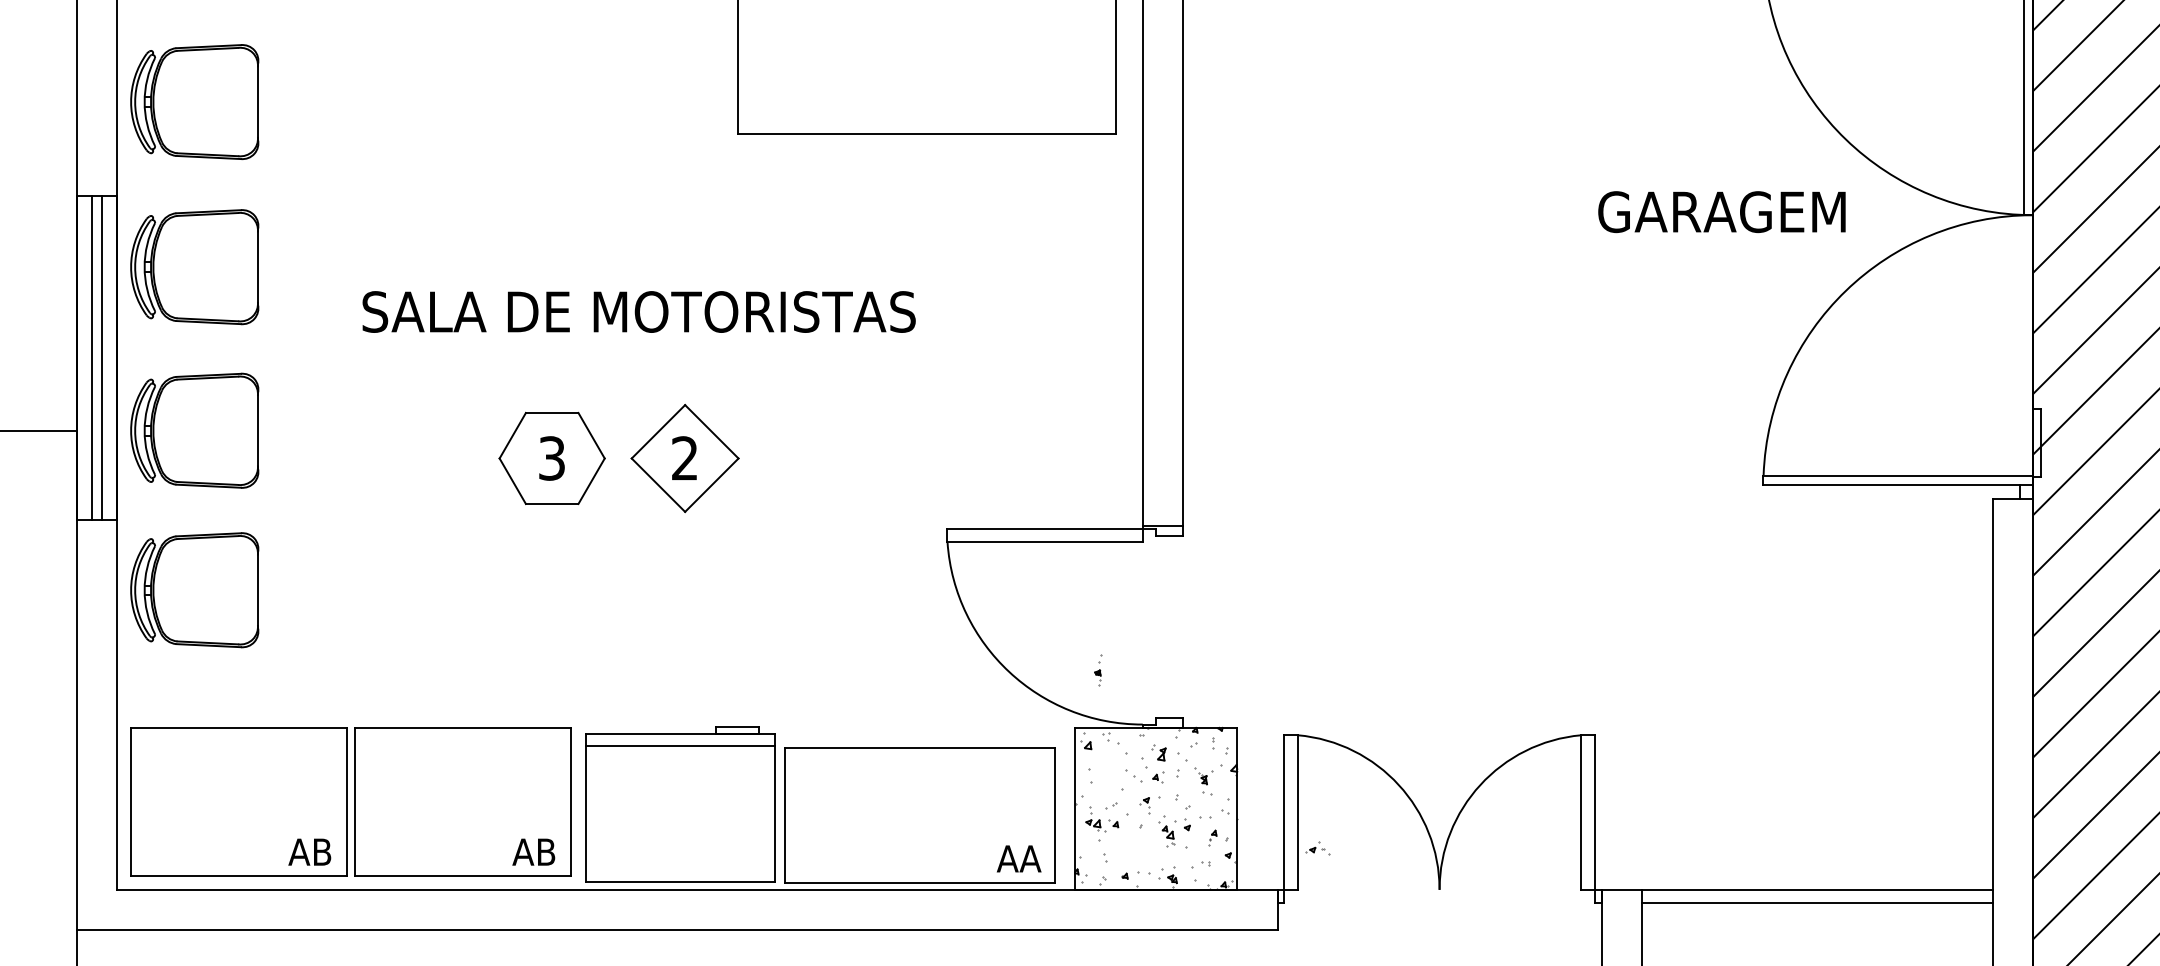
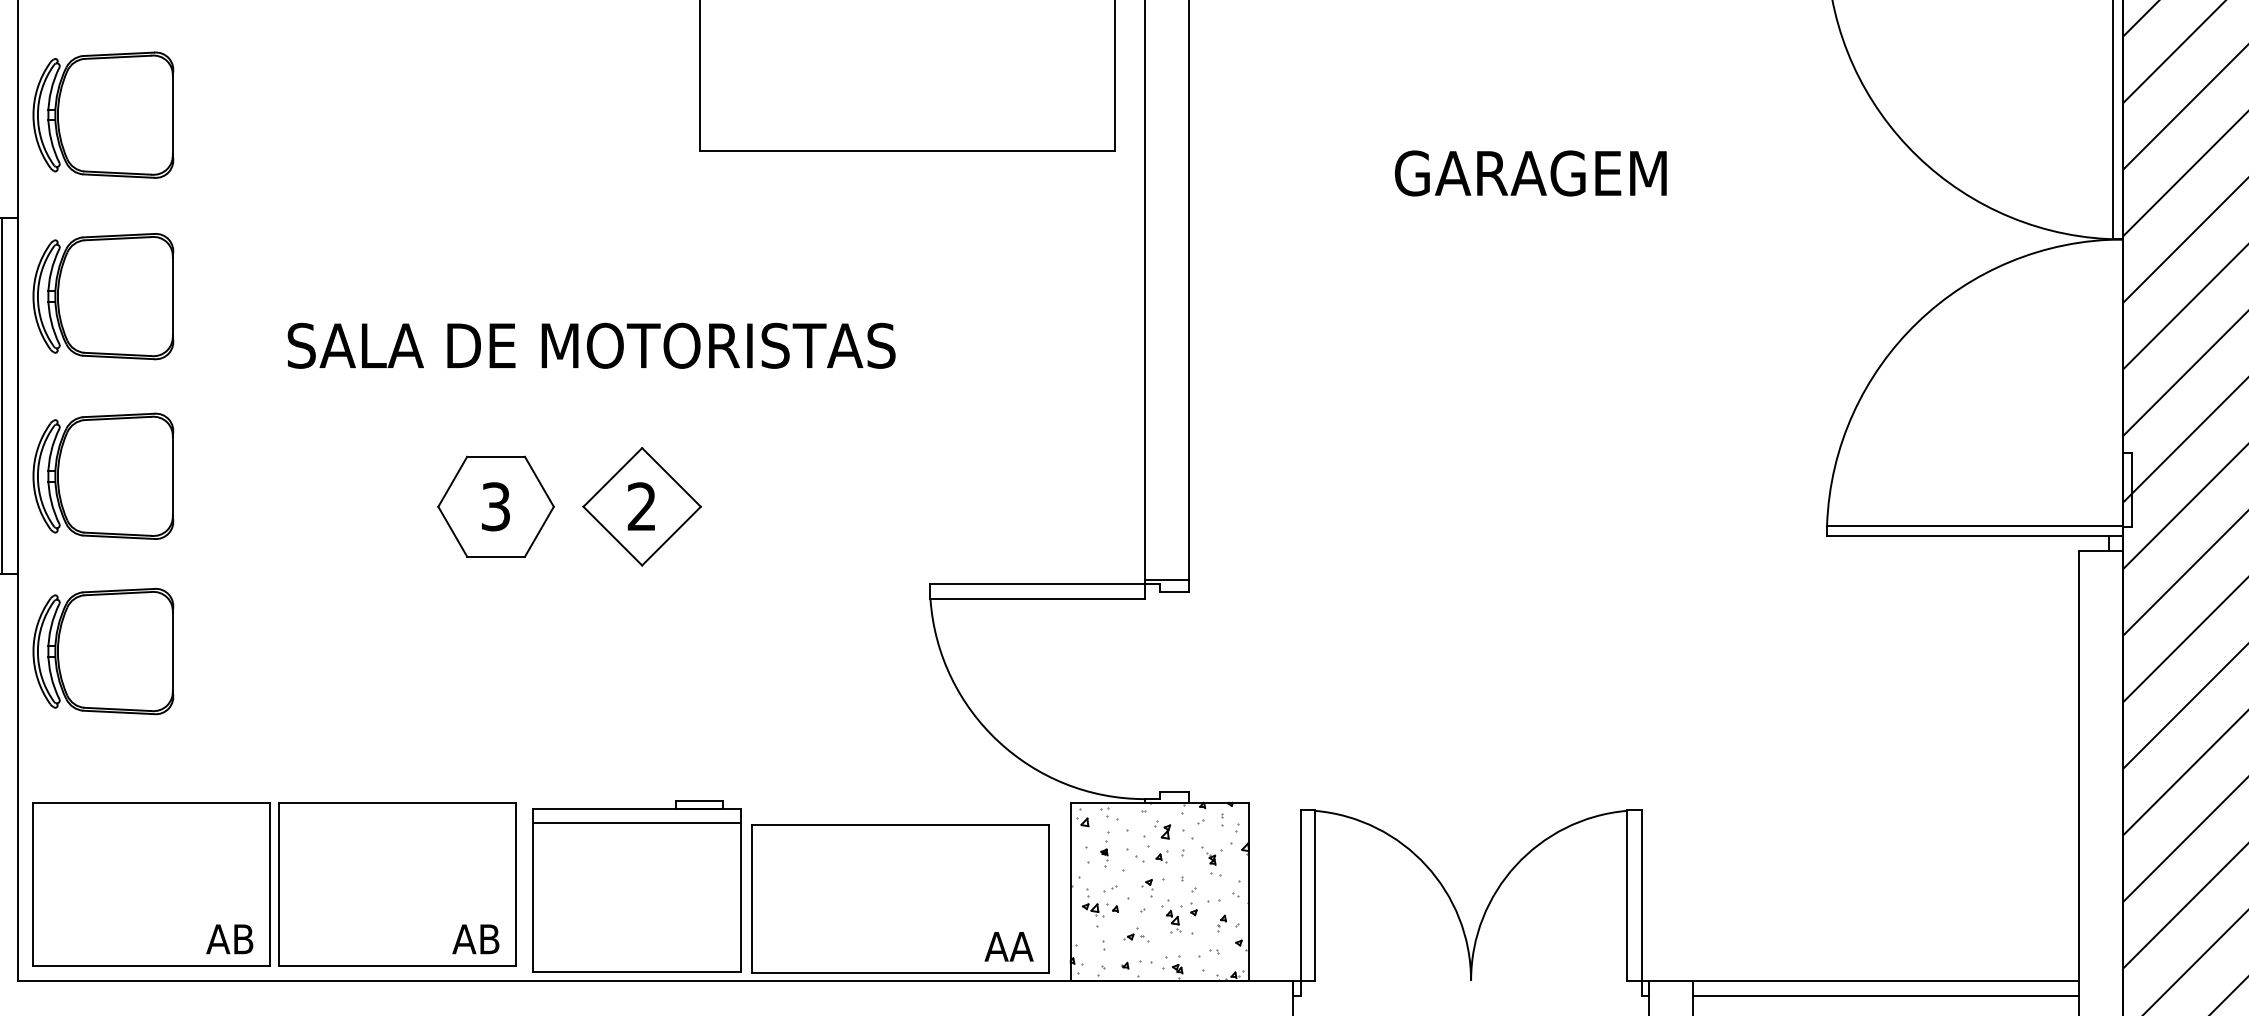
text: (1721, 212) -> (1530, 173), moved
part: (1098, 670) -> (1105, 849), moved
part: (1317, 848) -> (1135, 935), moved

